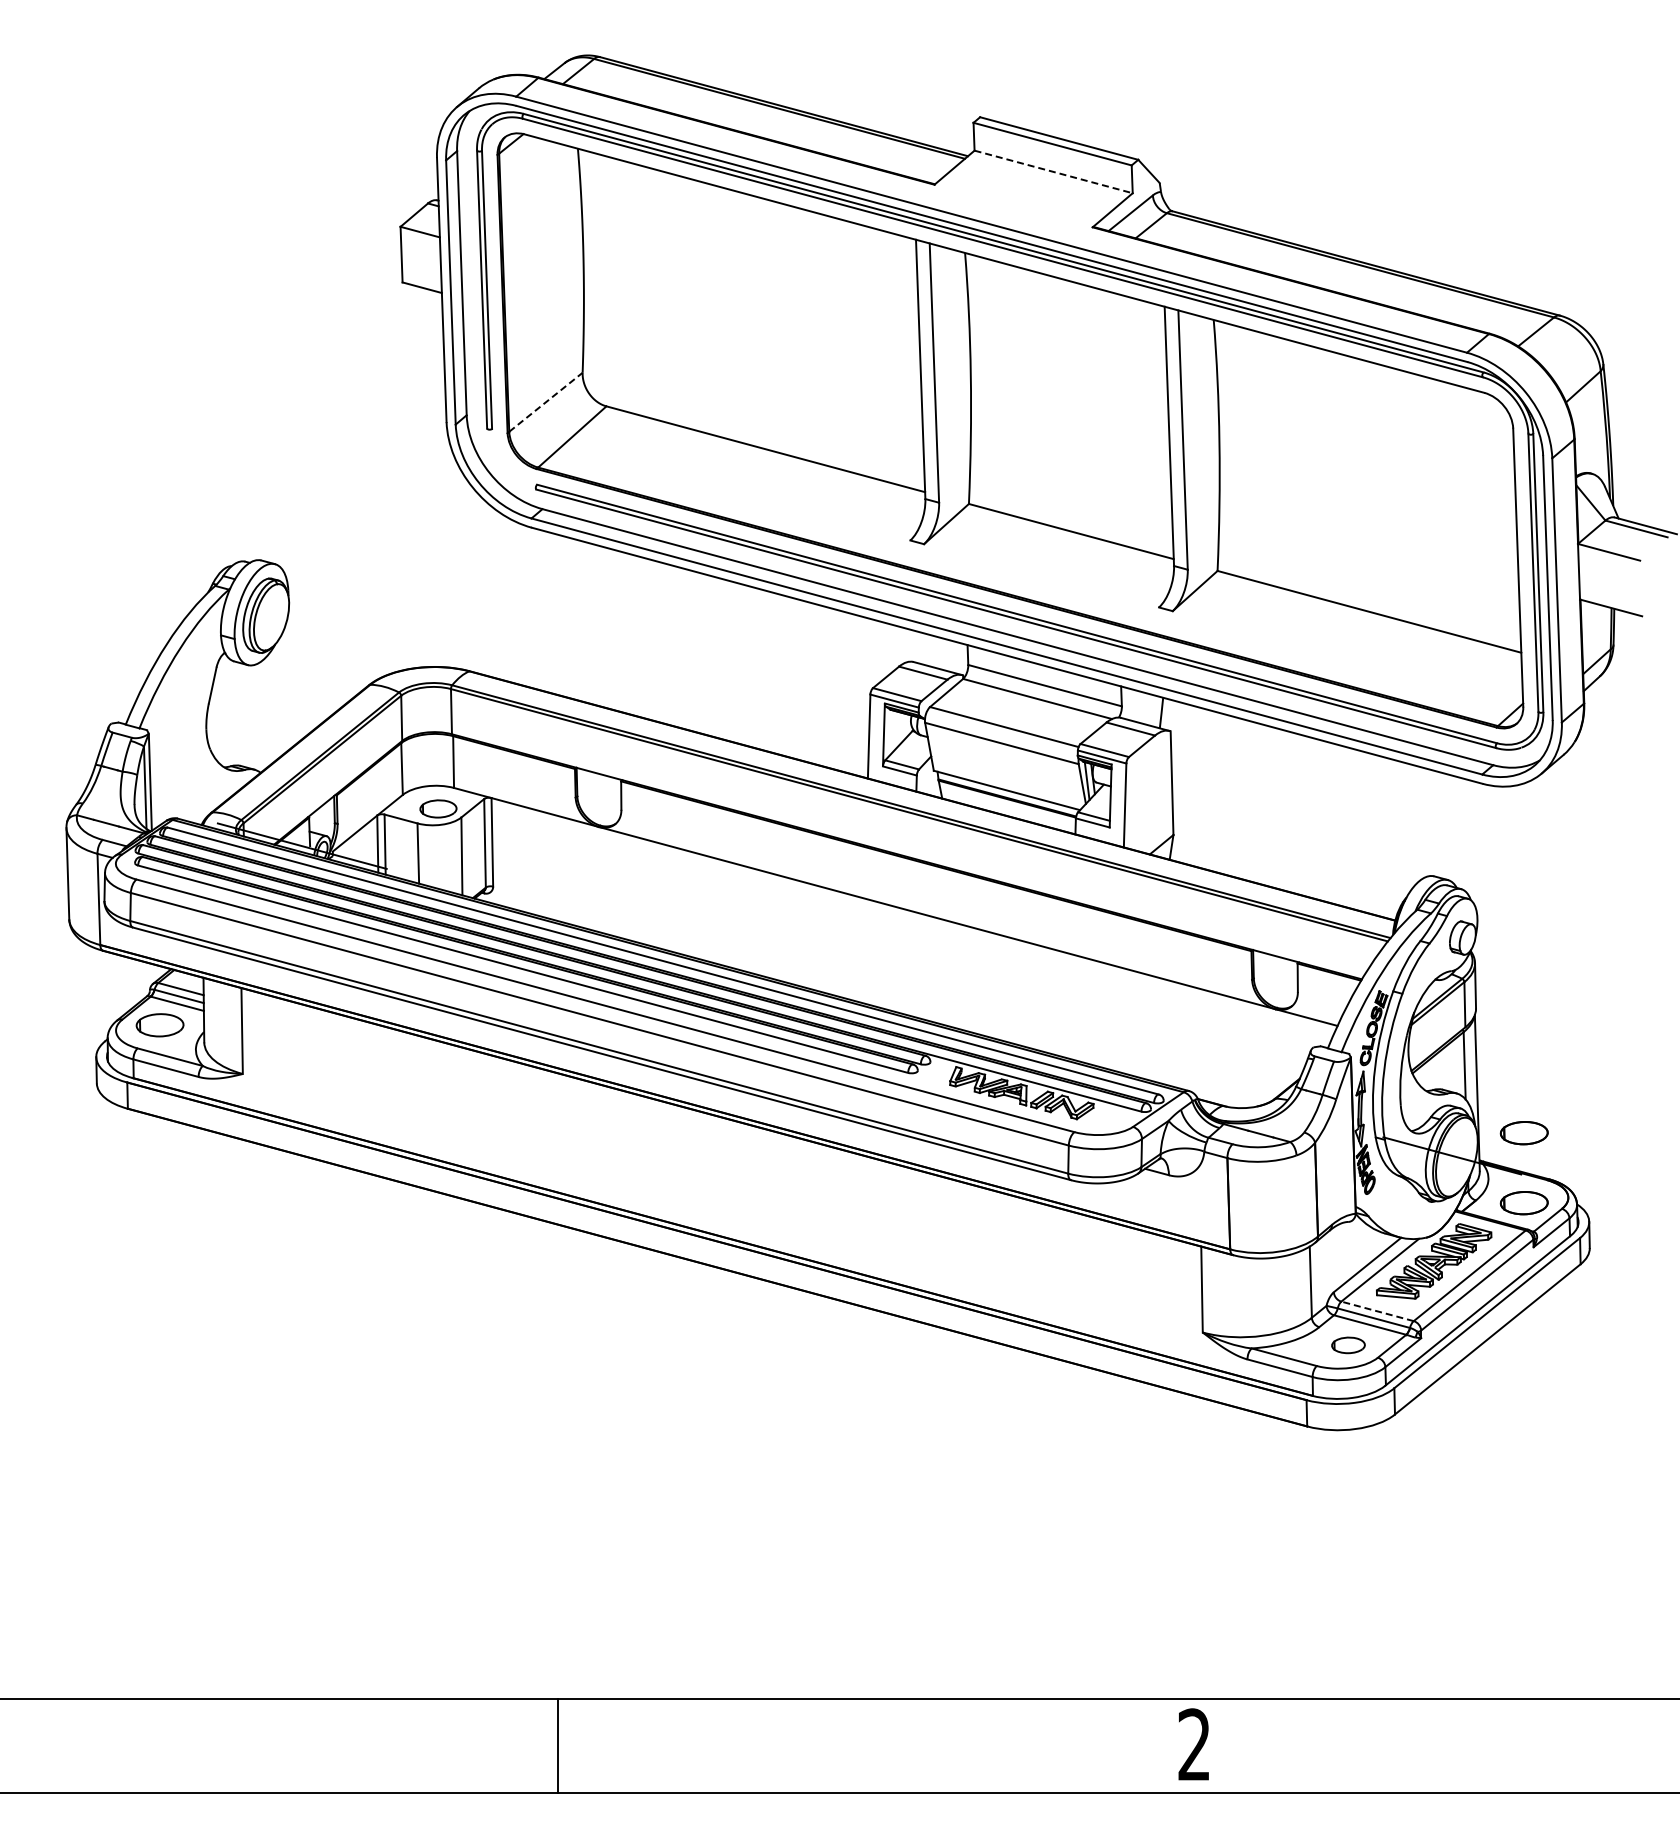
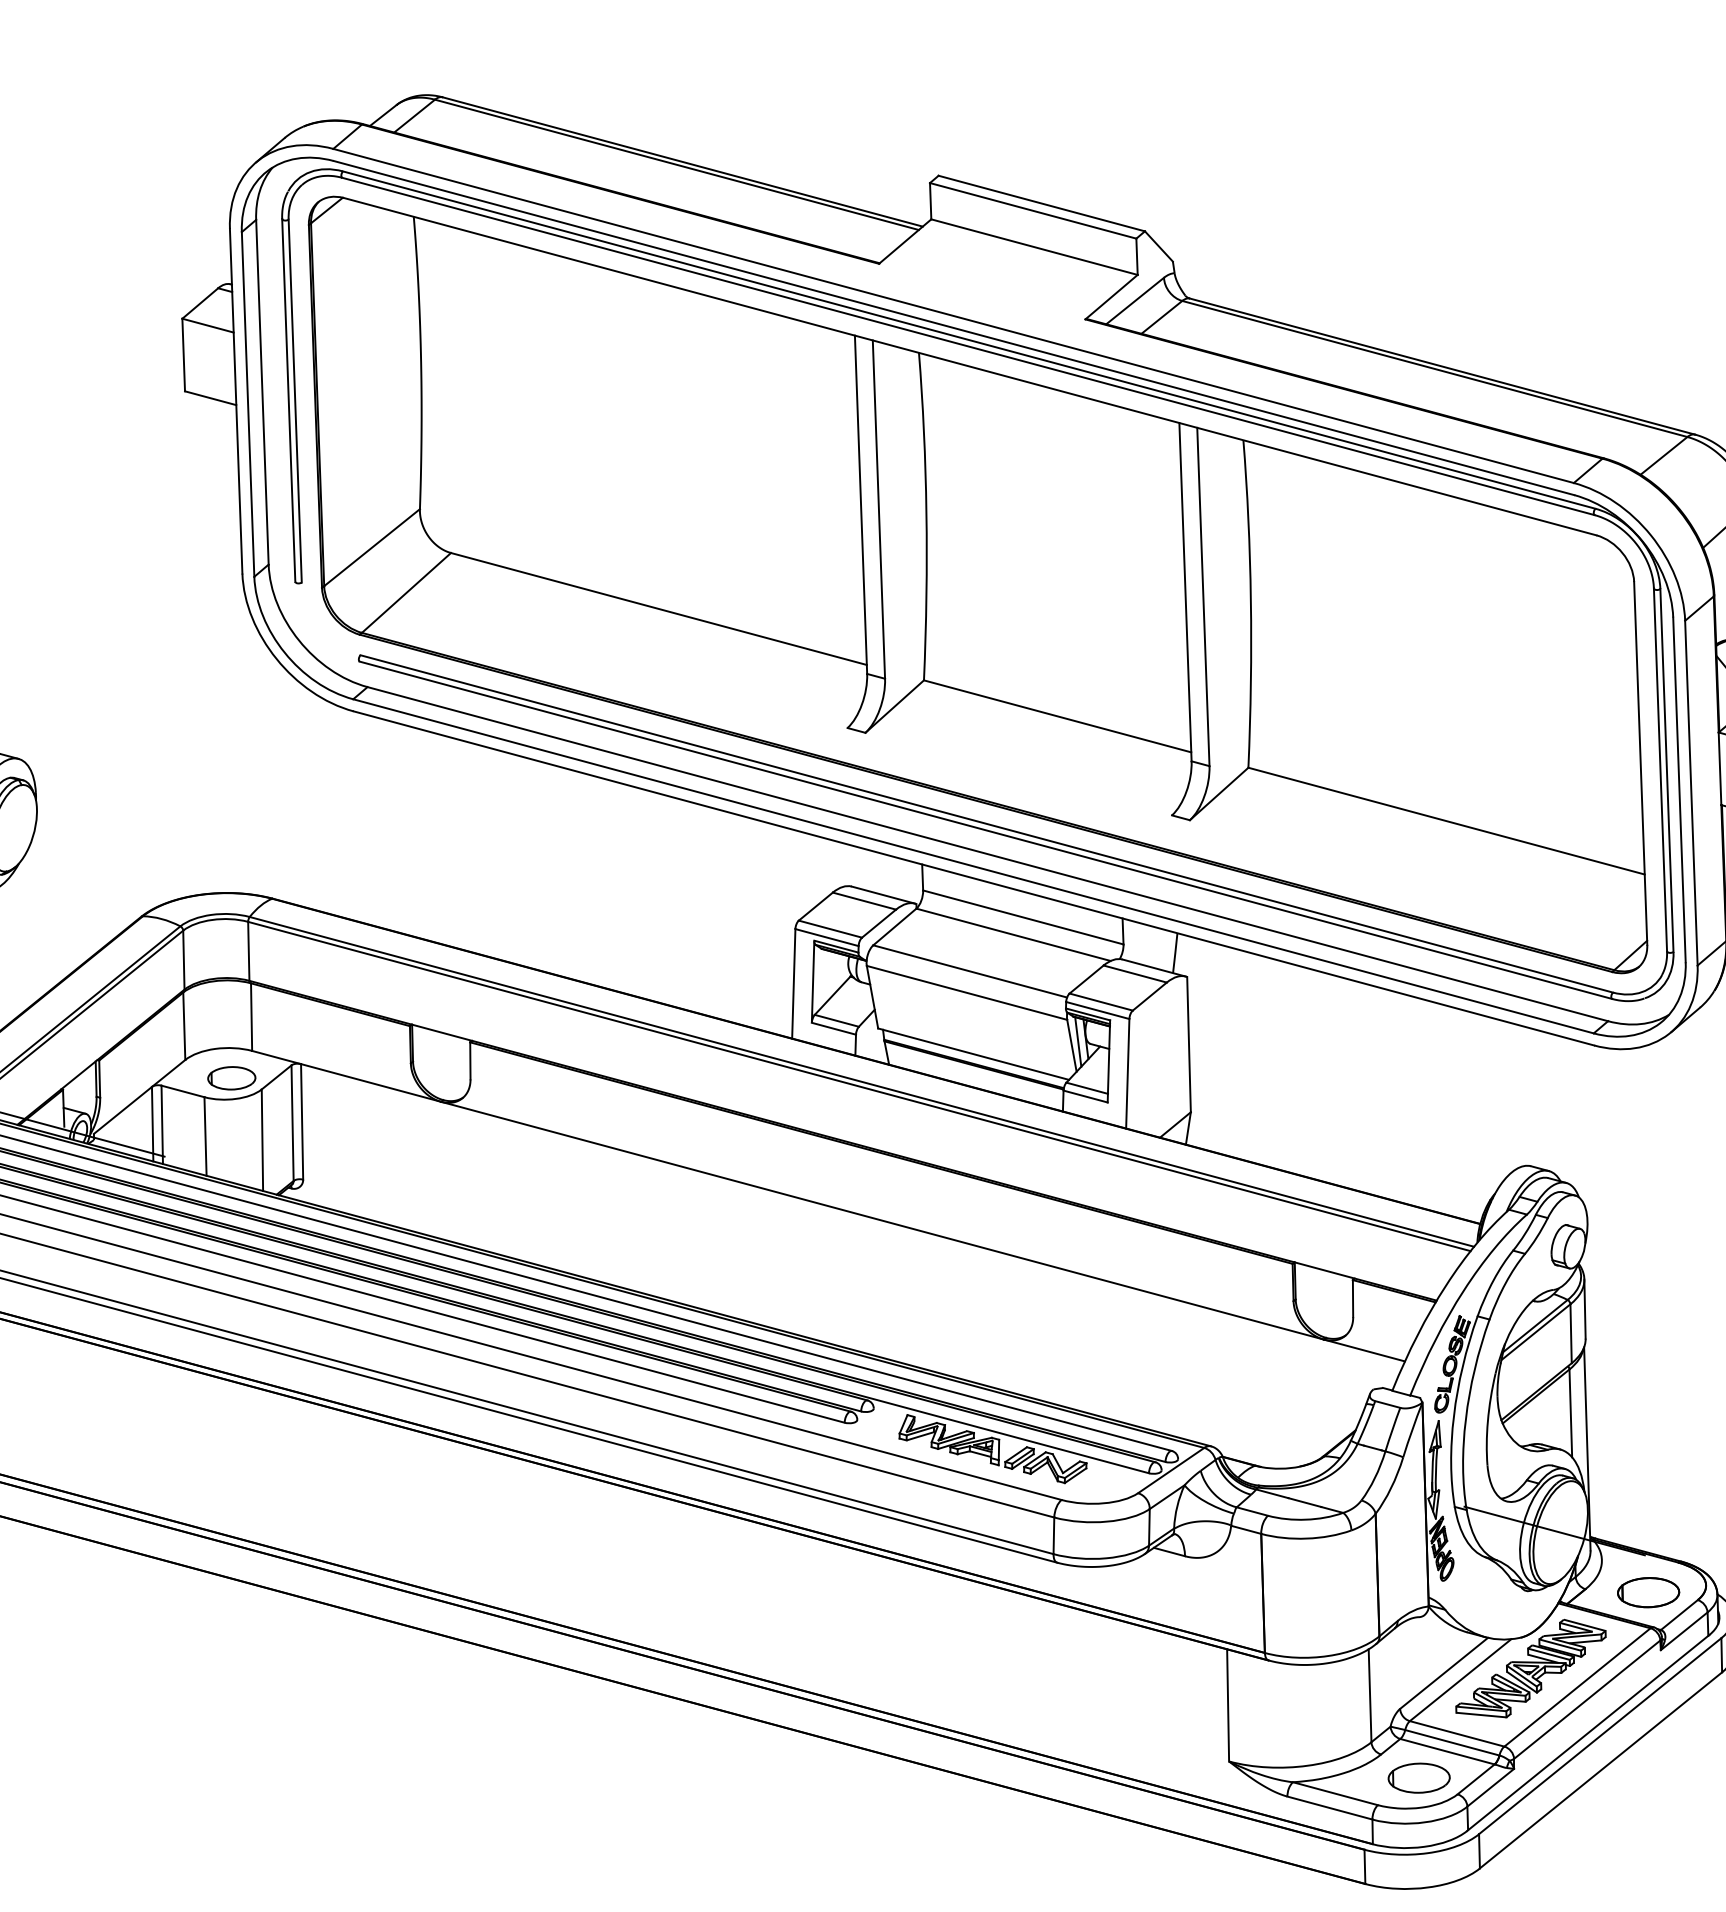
line: (1053, 171) -> (1034, 246), dashed -> solid
line: (546, 401) -> (372, 546), dashed -> solid
part: (1523, 1133) -> (1647, 1501), removed
line: (1377, 1311) -> (1457, 1734), dashed -> solid
part: (1348, 1345) -> (1419, 1778), size x1.43

